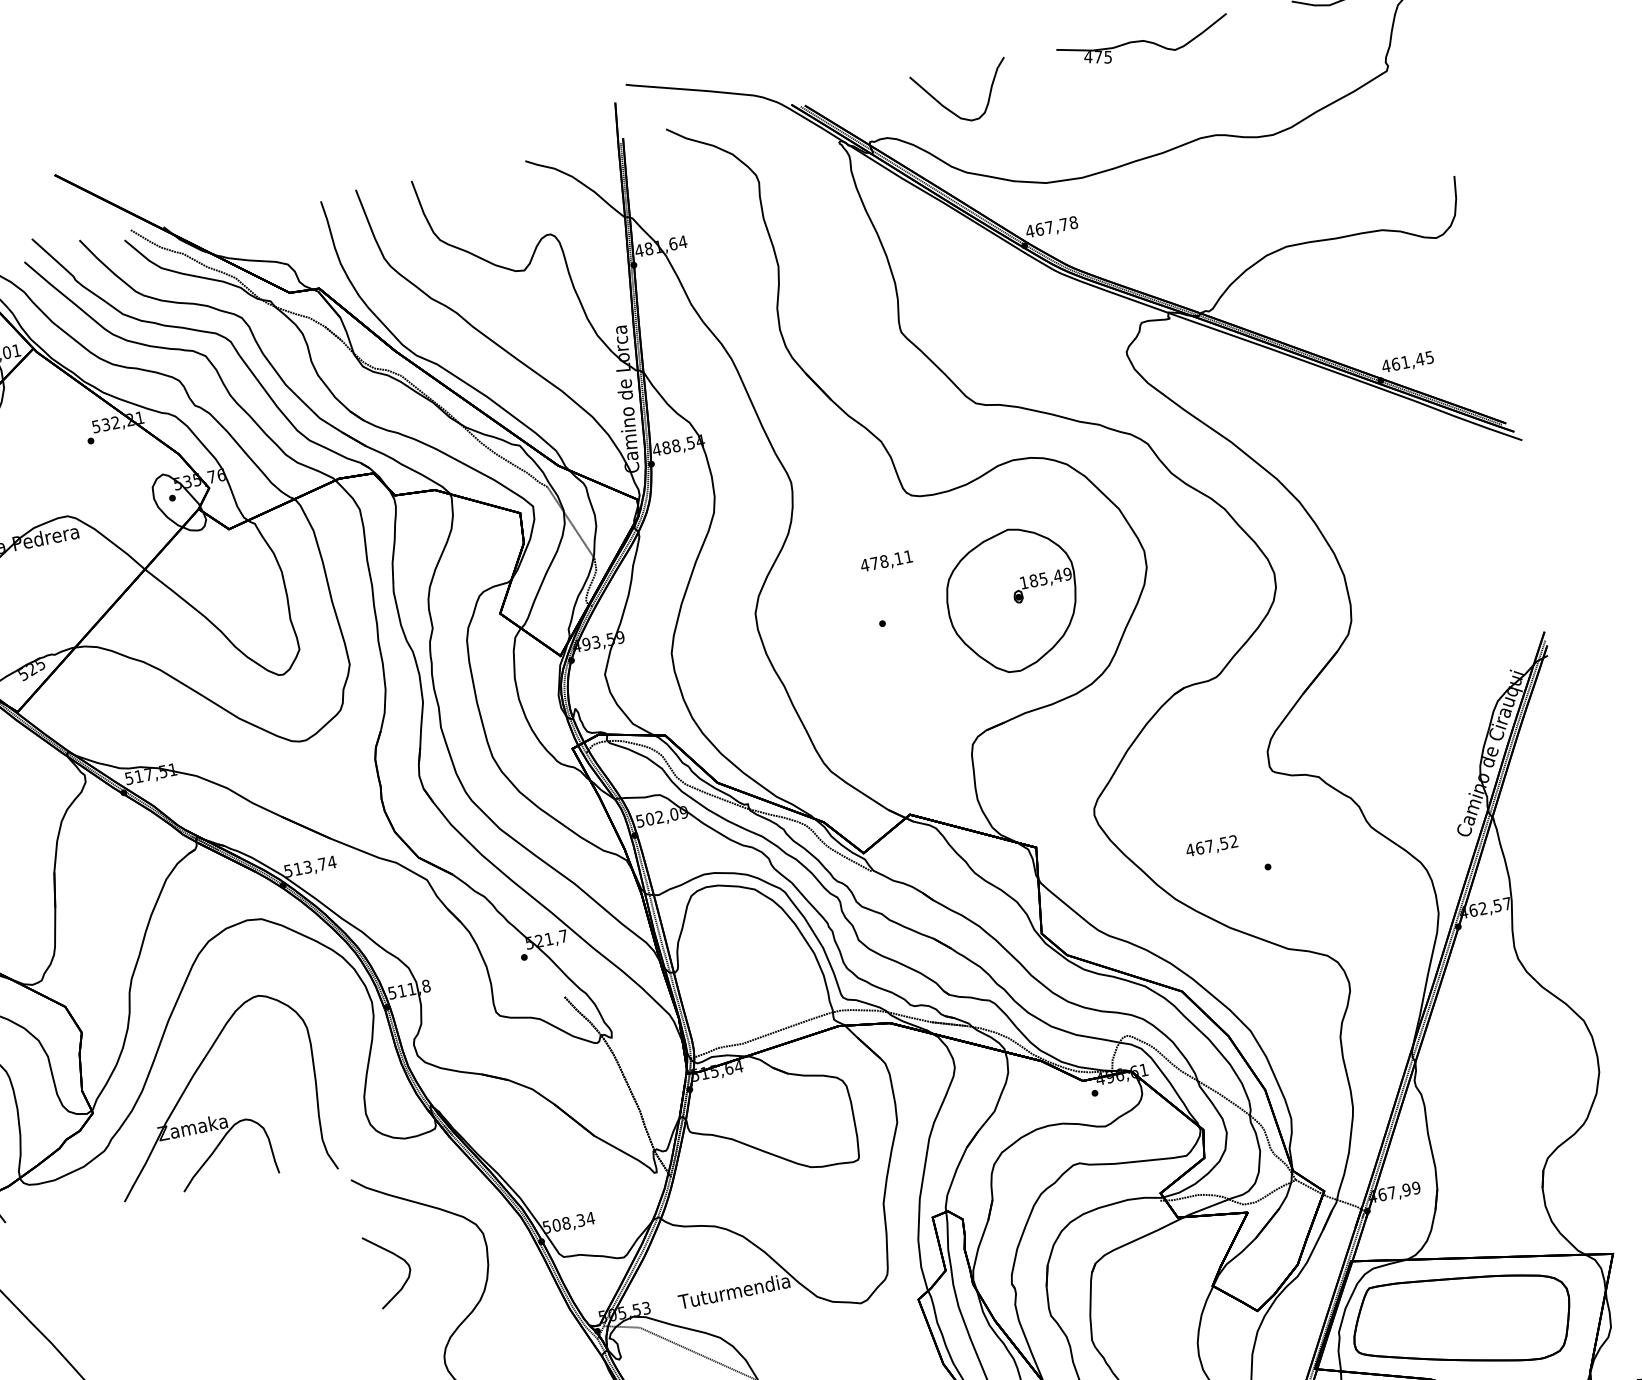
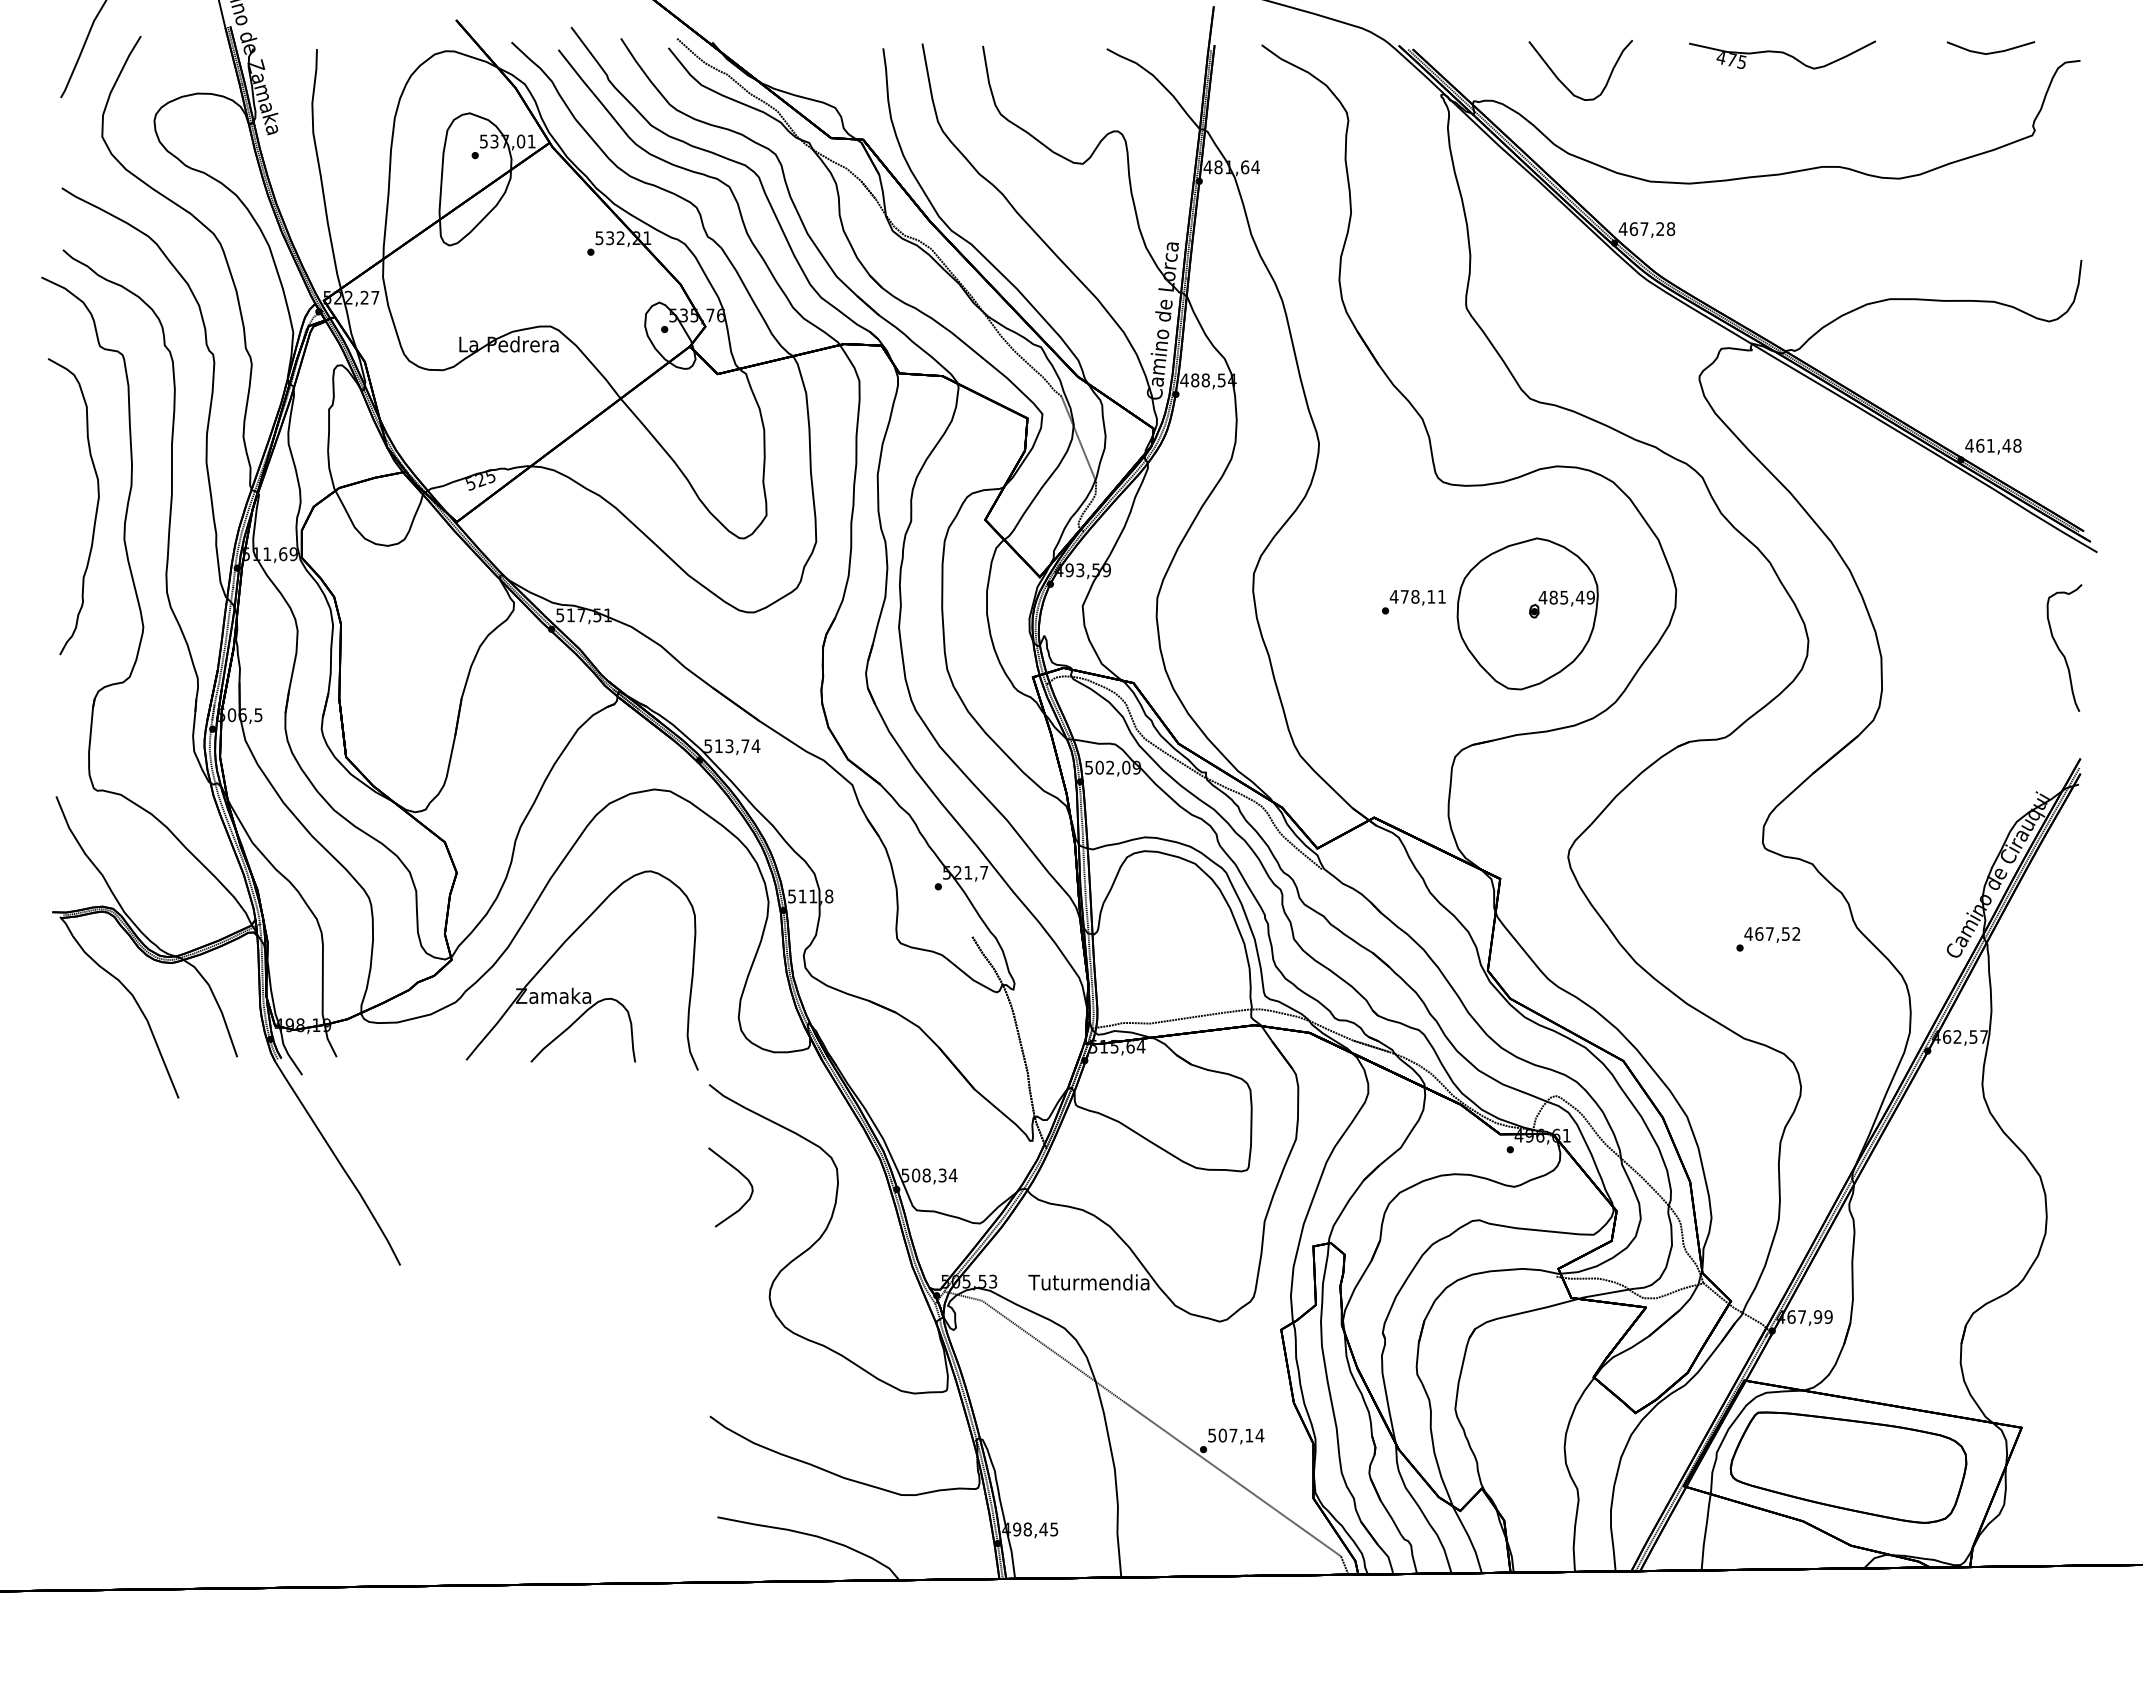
text: (1063, 224) -> (1660, 228), 467,78 -> 467,28
text: (1429, 357) -> (2017, 445), 461,45 -> 461,48
curve: (1507, 536) -> (2061, 650), added
text: (886, 561) -> (1417, 597), moved
text: (1023, 582) -> (1542, 597), 185,49 -> 485,49
text: (1212, 846) -> (1772, 934), moved

